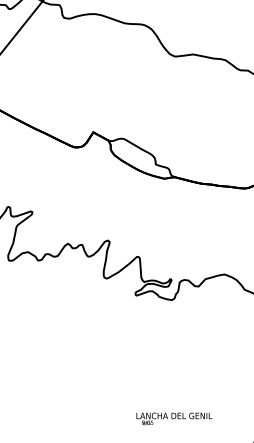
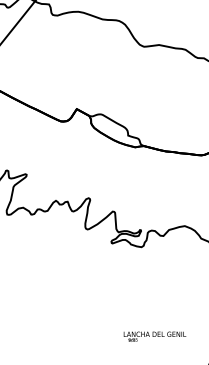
text: (174, 418) -> (155, 336), moved

